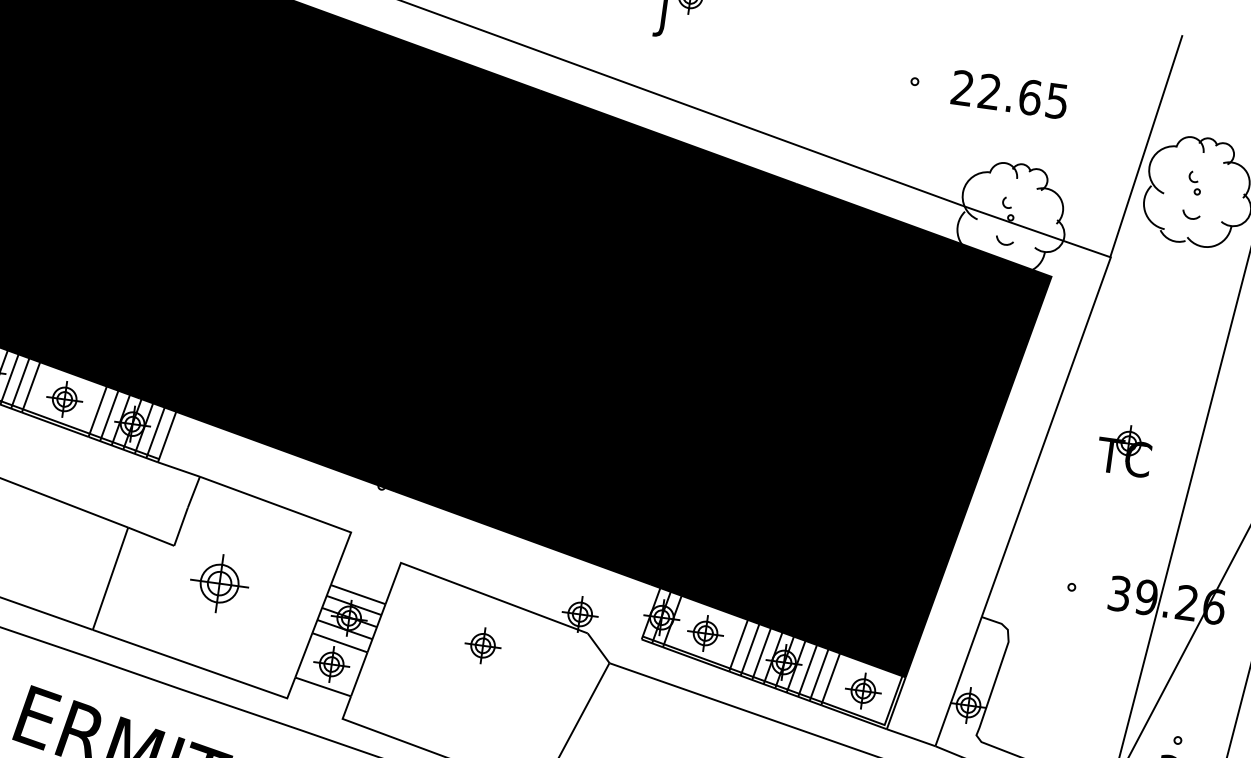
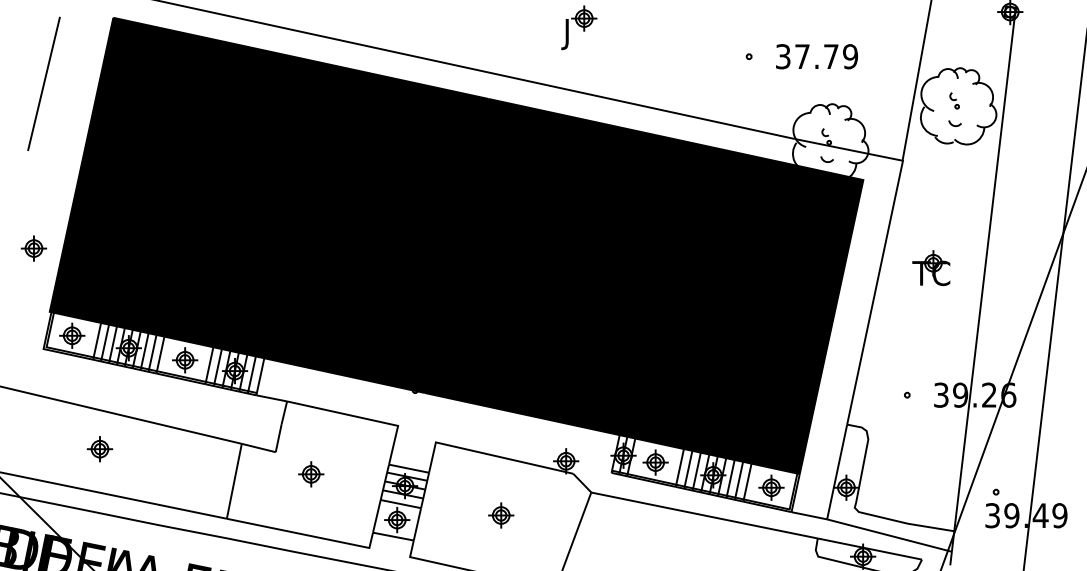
text: (1010, 94) -> (817, 56), 22.65 -> 37.79
part: (1125, 450) -> (931, 268), moved
part: (220, 584) -> (311, 474), size x0.62
part: (483, 645) -> (501, 515), moved

